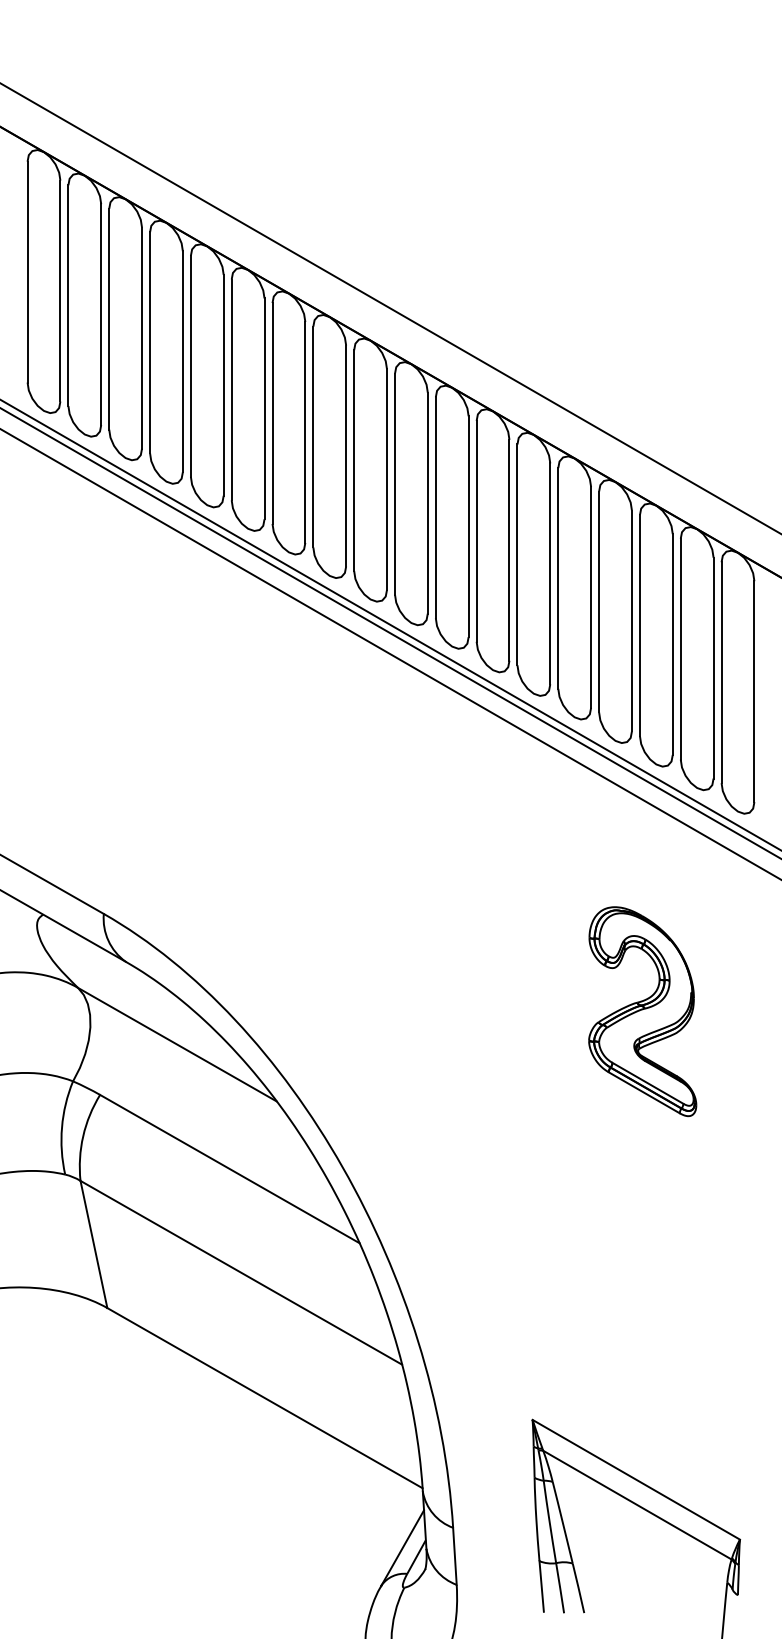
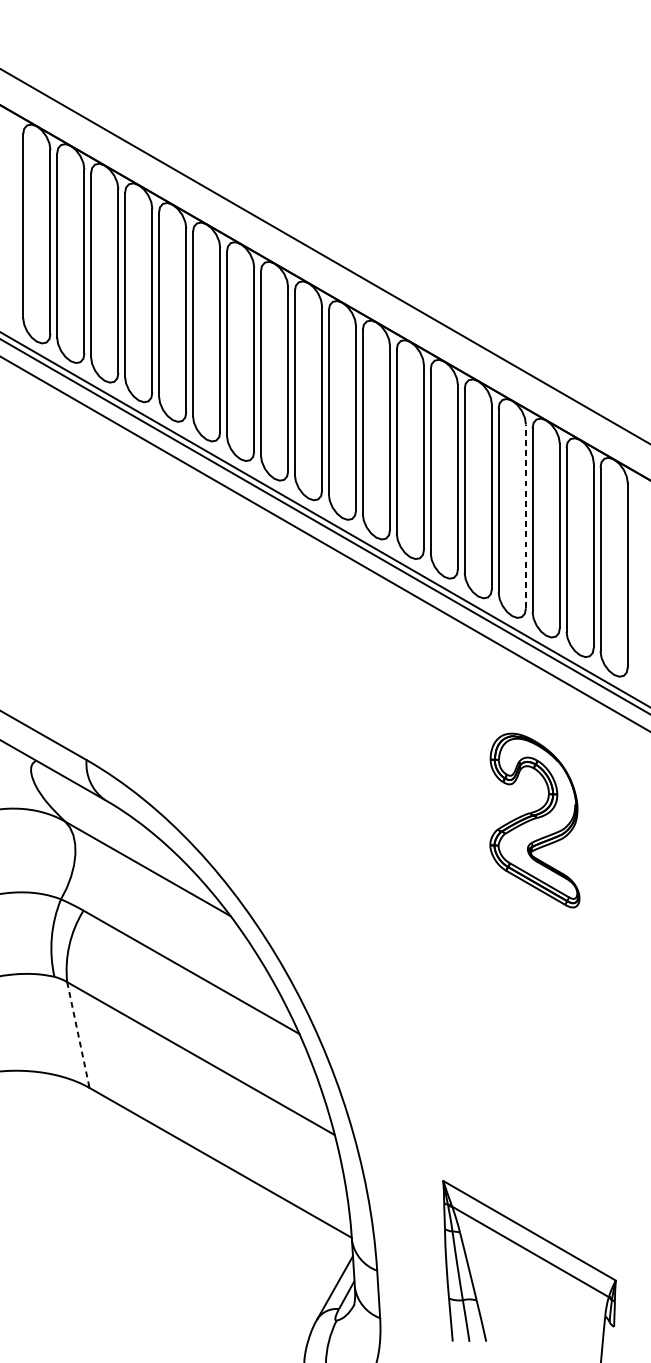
line: (631, 620) -> (525, 515), solid -> dashed
part: (642, 1011) -> (534, 820), moved
line: (93, 1244) -> (78, 1035), solid -> dashed

